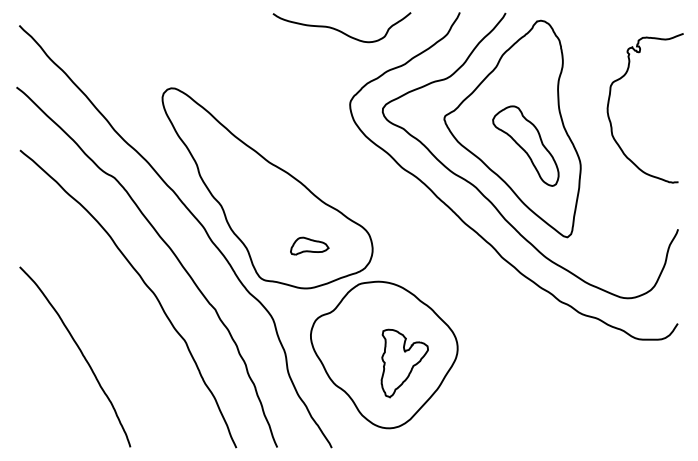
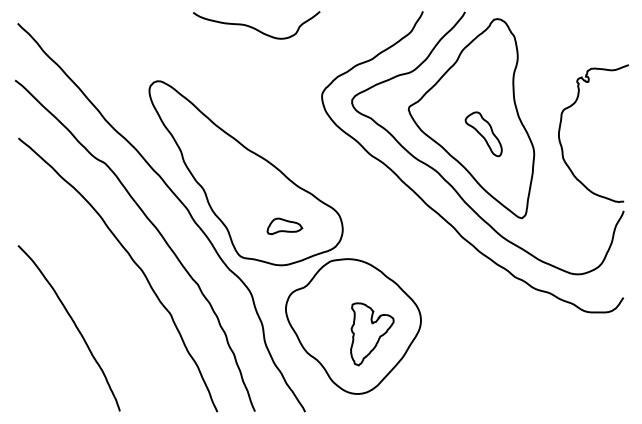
curve: (340, 30) -> (255, 28), moved
curve: (609, 103) -> (560, 129), moved
part: (525, 145) -> (483, 133), size x0.6

